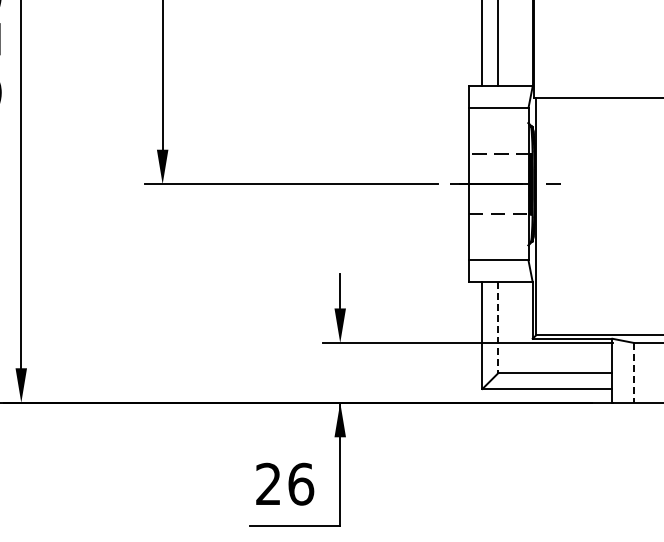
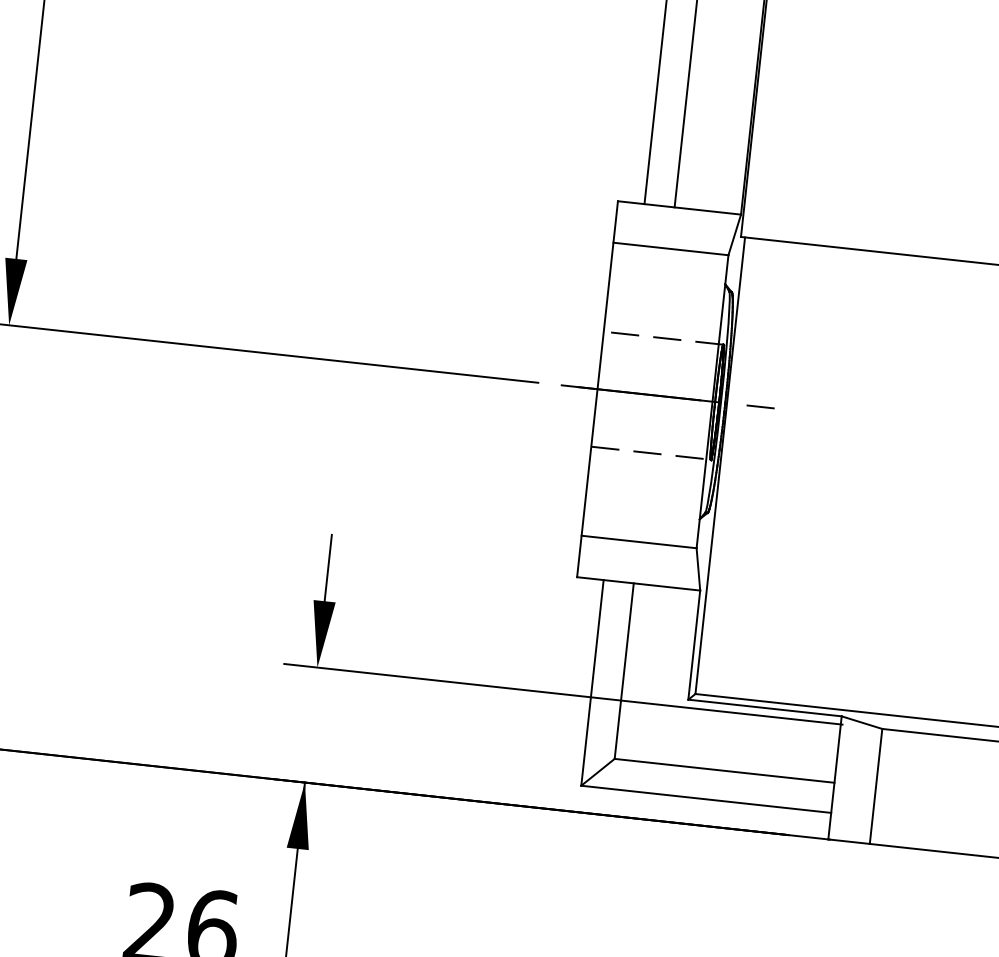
line: (498, 327) -> (624, 670), dashed -> solid
line: (634, 372) -> (877, 785), dashed -> solid

